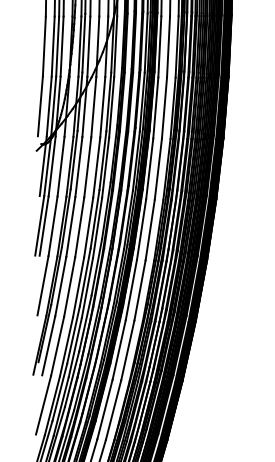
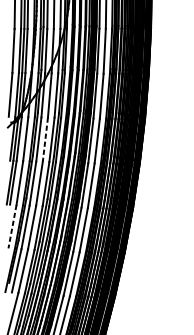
line: (87, 167) -> (45, 139), solid -> dashed
line: (42, 286) -> (12, 227), solid -> dashed

